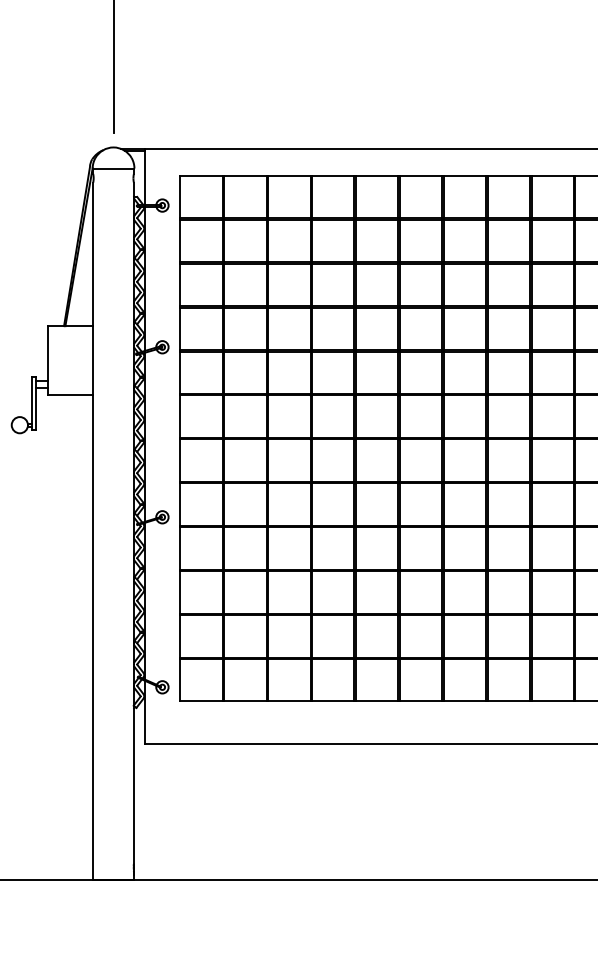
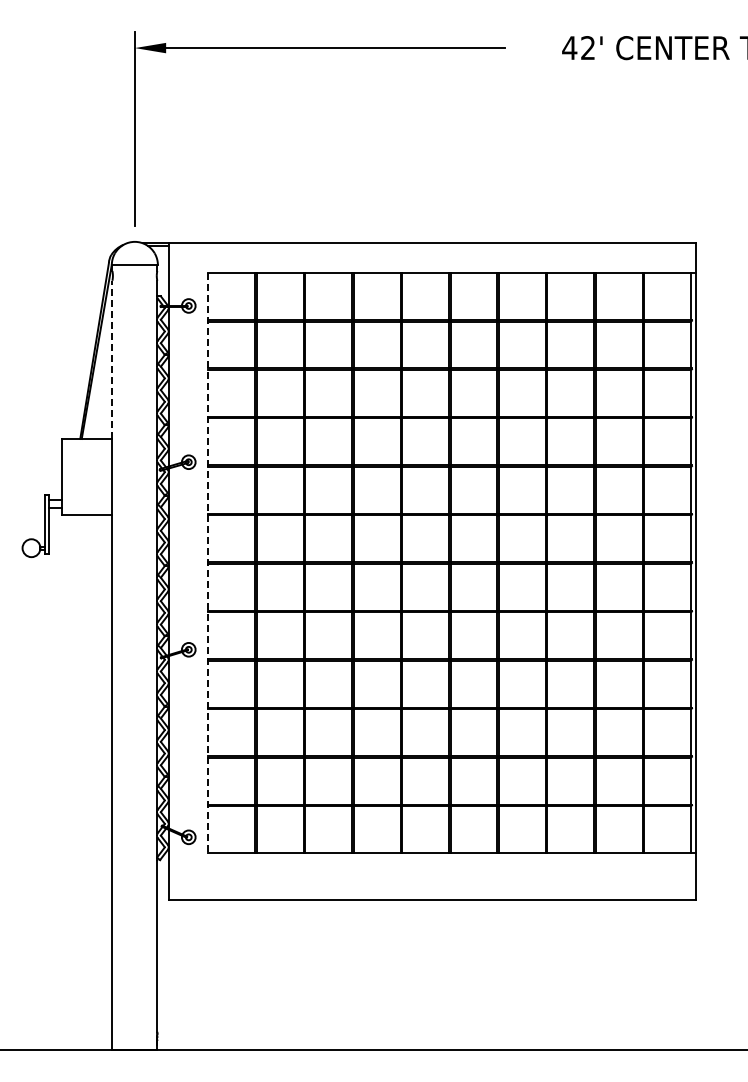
line: (93, 254) -> (112, 359), solid -> dashed
line: (180, 439) -> (208, 563), solid -> dashed

